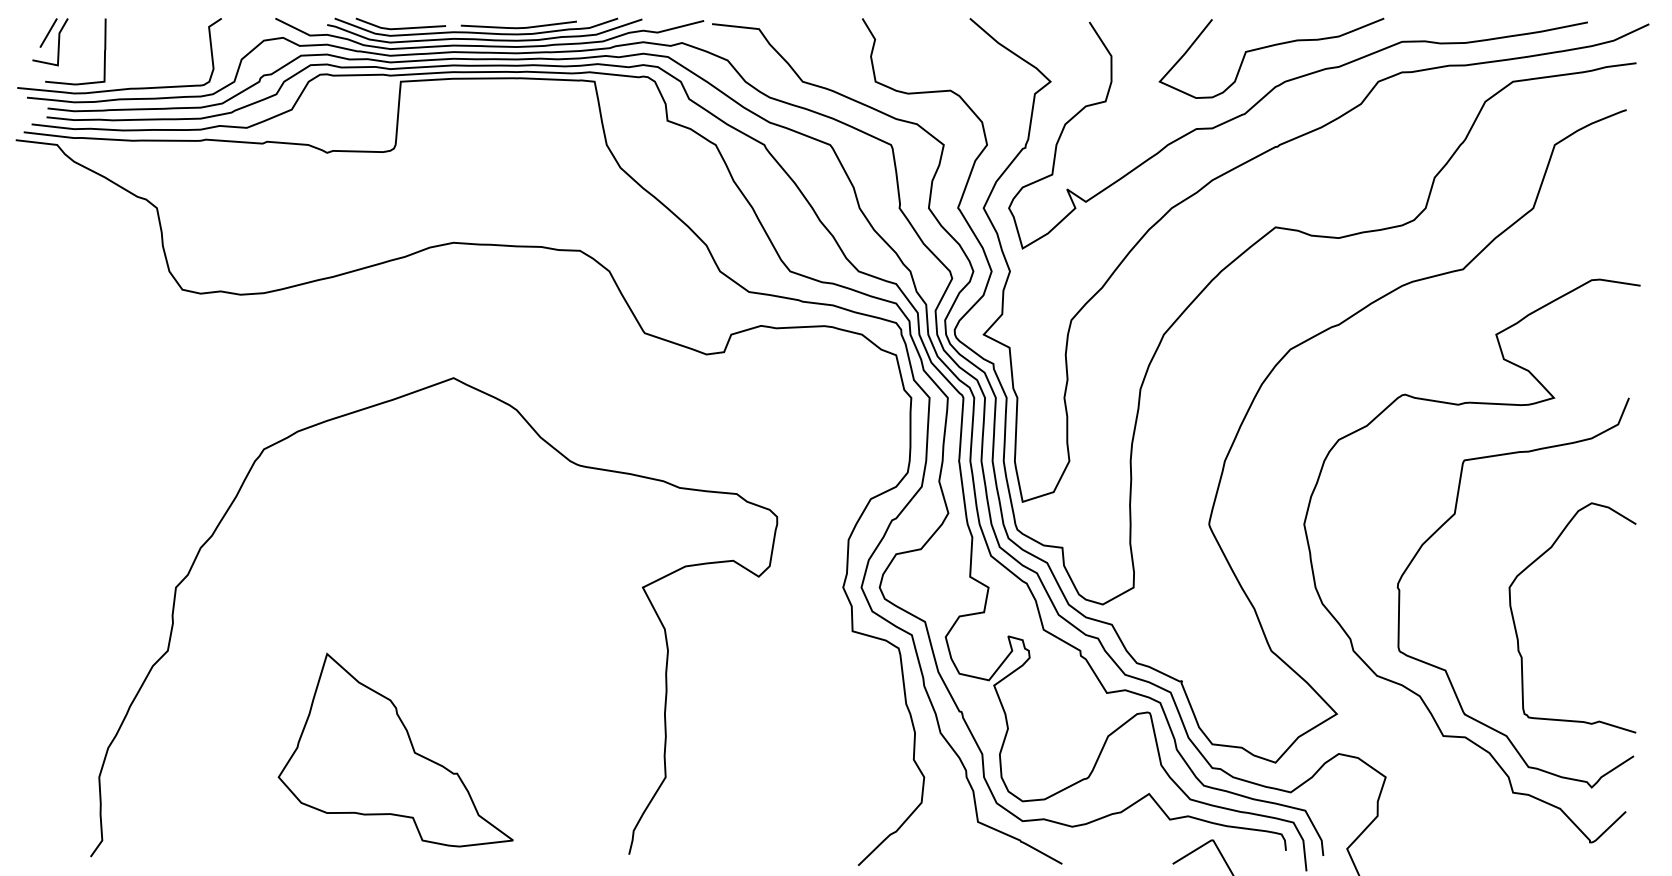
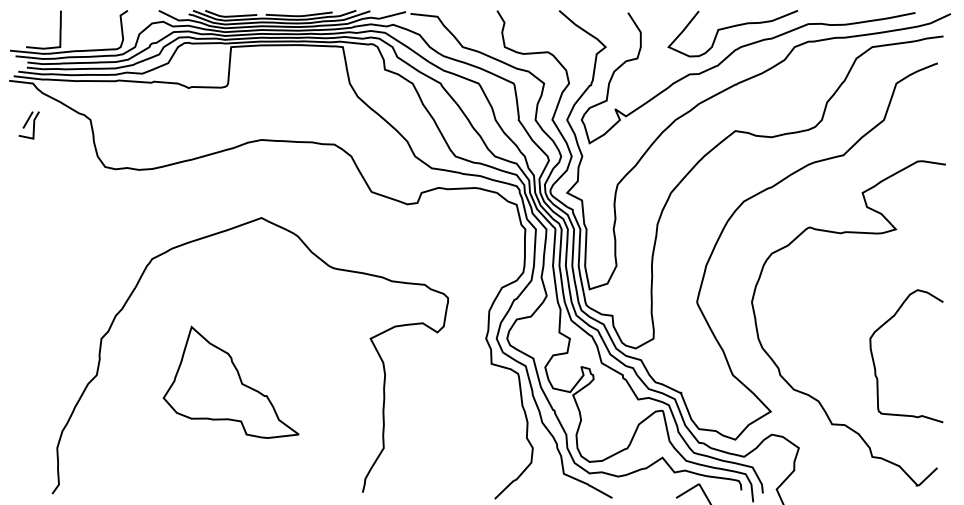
part: (49, 42) -> (28, 125), moved
curve: (1445, 524) -> (833, 302), removed
part: (394, 748) -> (230, 381), moved

